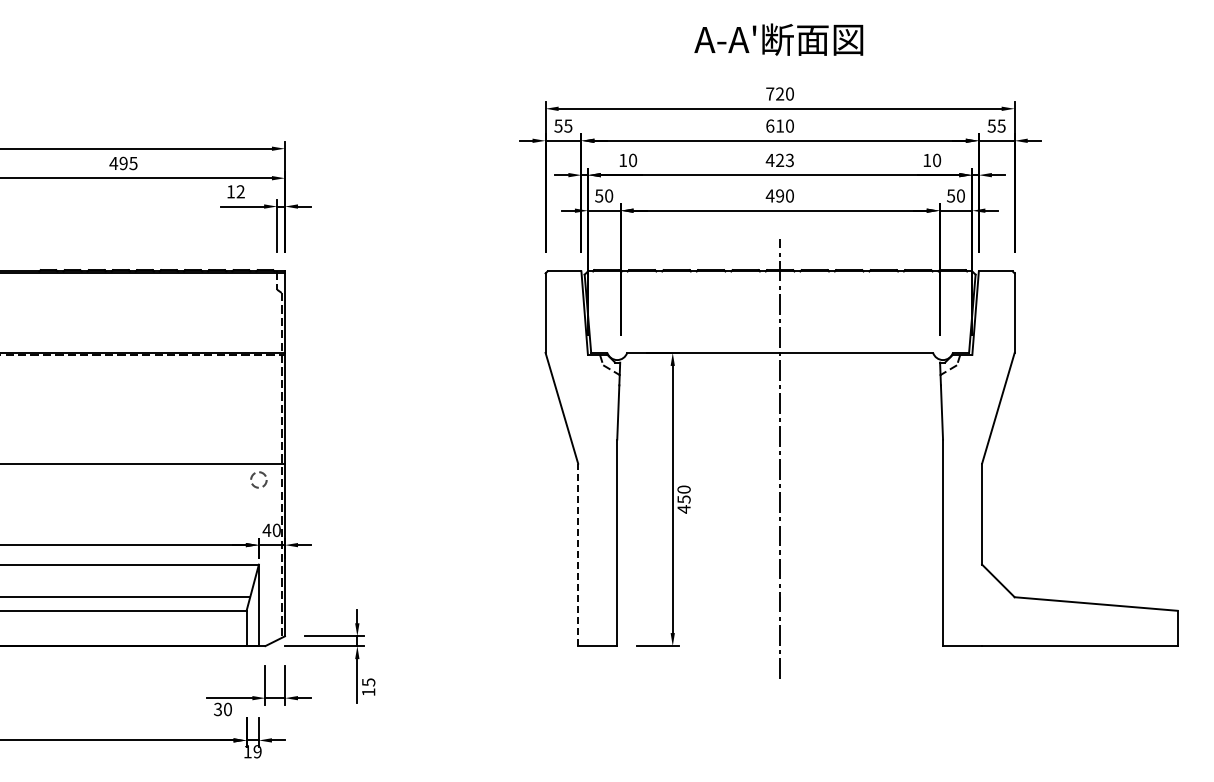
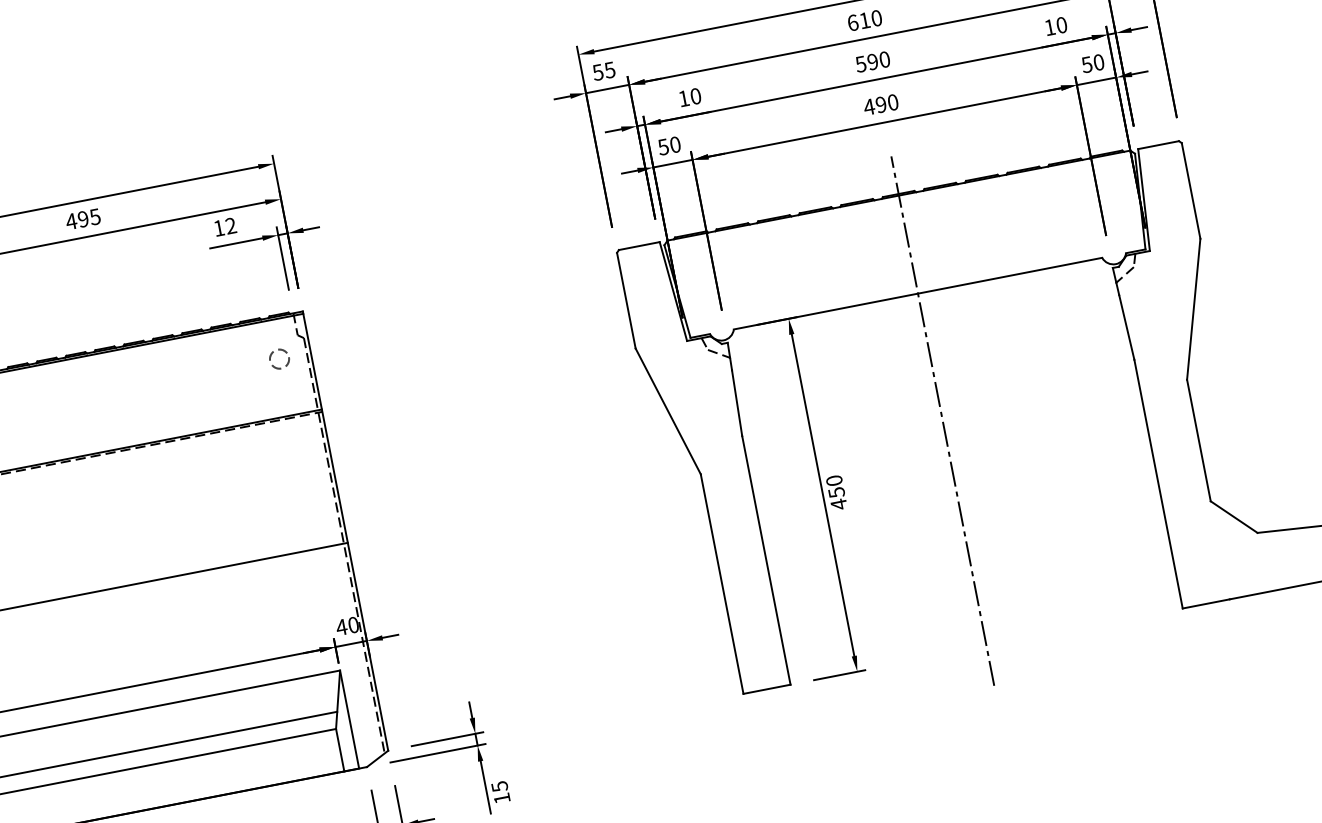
text: (779, 160) -> (872, 62), 423 -> 590
circle: (258, 479) -> (278, 358), moved
line: (578, 554) -> (722, 583), dashed -> solid

